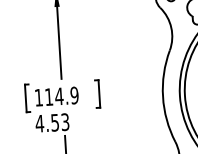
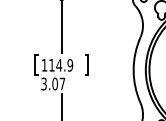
text: (52, 122) -> (53, 83), 4.53 -> 3.07

